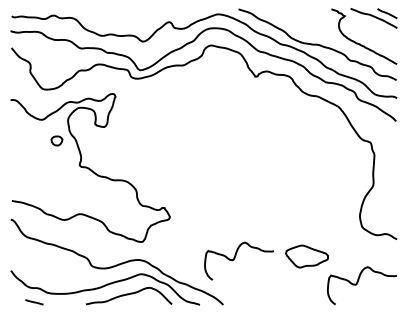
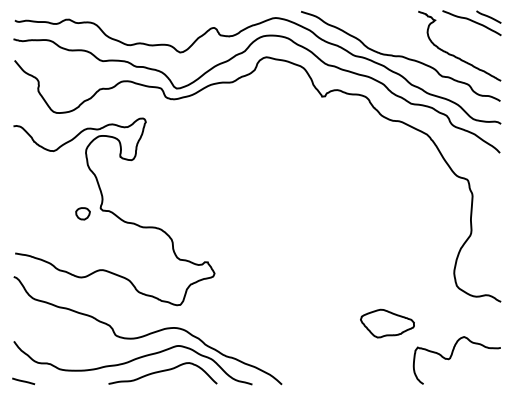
part: (56, 140) -> (82, 213), moved
curve: (234, 258) -> (296, 326), removed
line: (34, 302) -> (23, 381), moved

